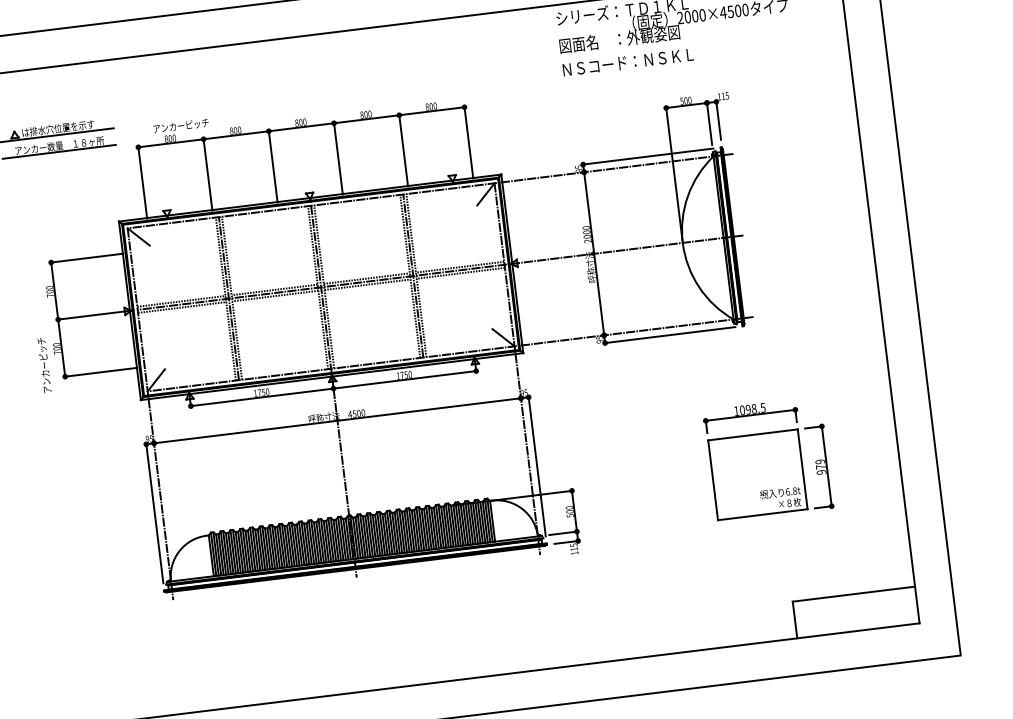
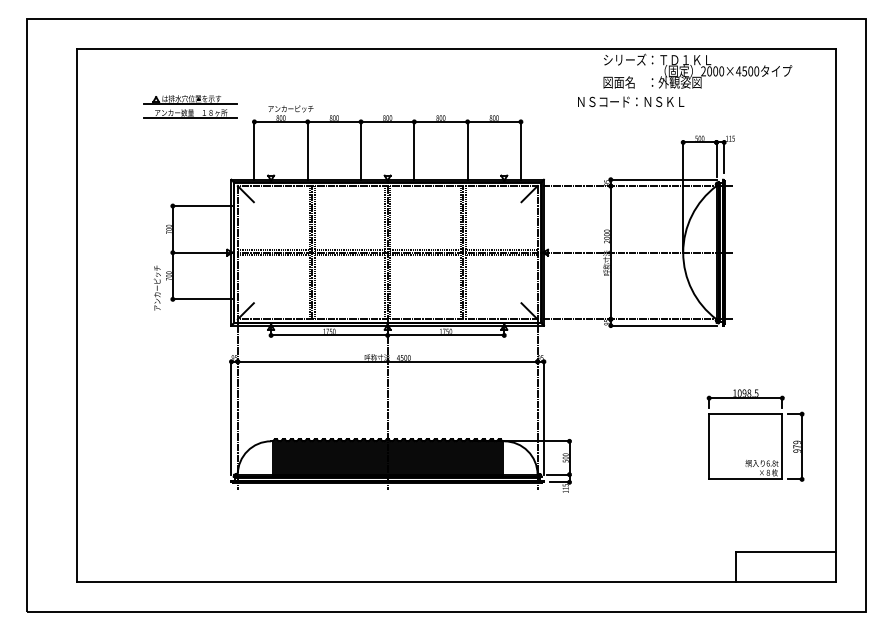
text: (628, 61) -> (631, 101), moved
part: (768, 459) -> (755, 435), moved

